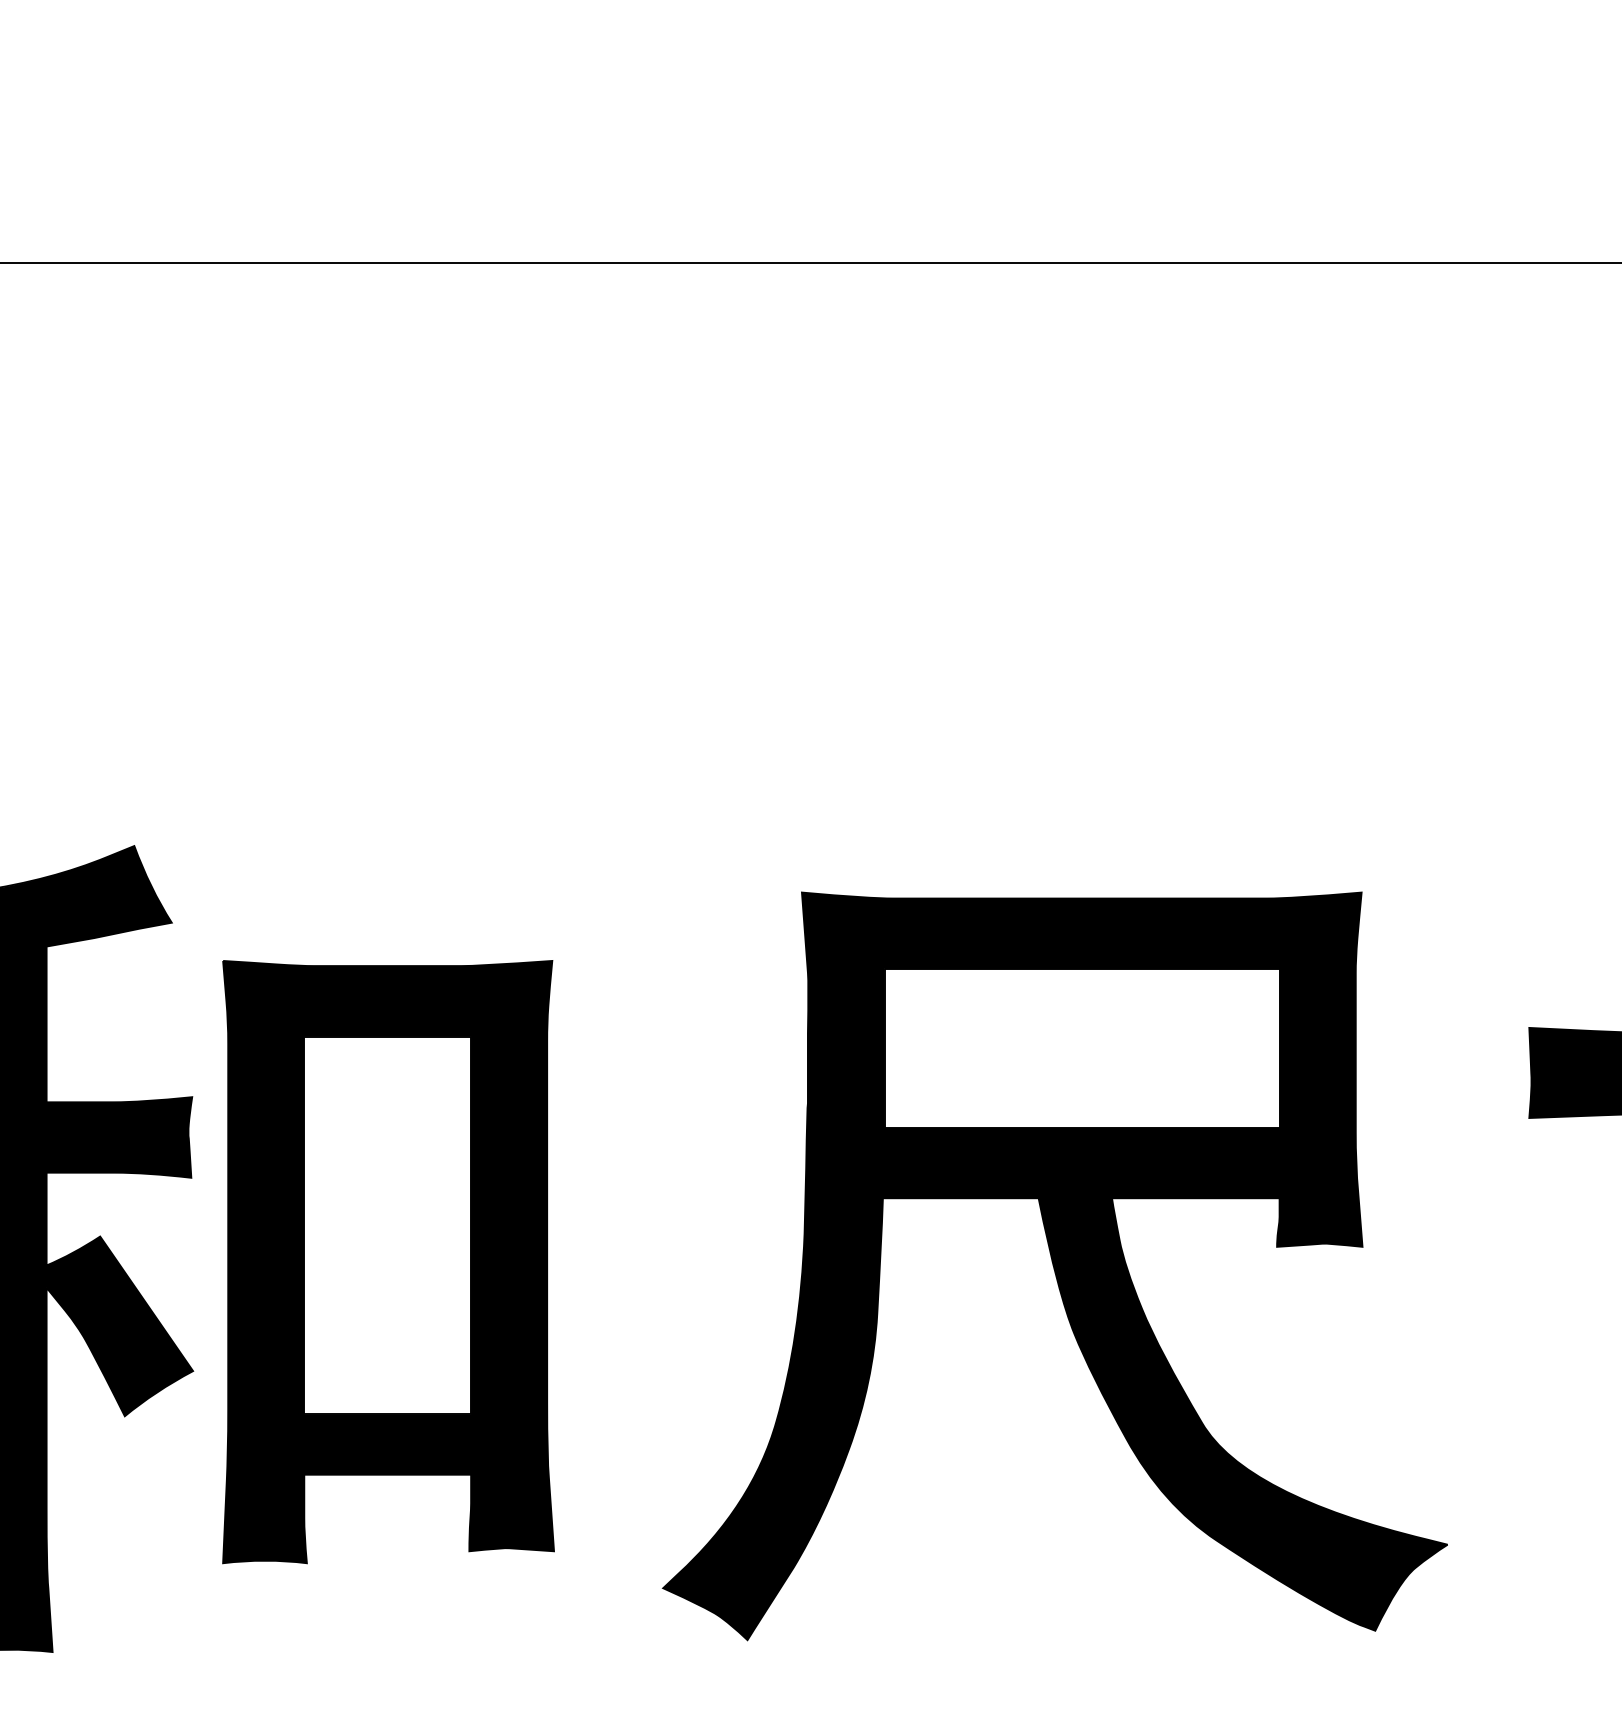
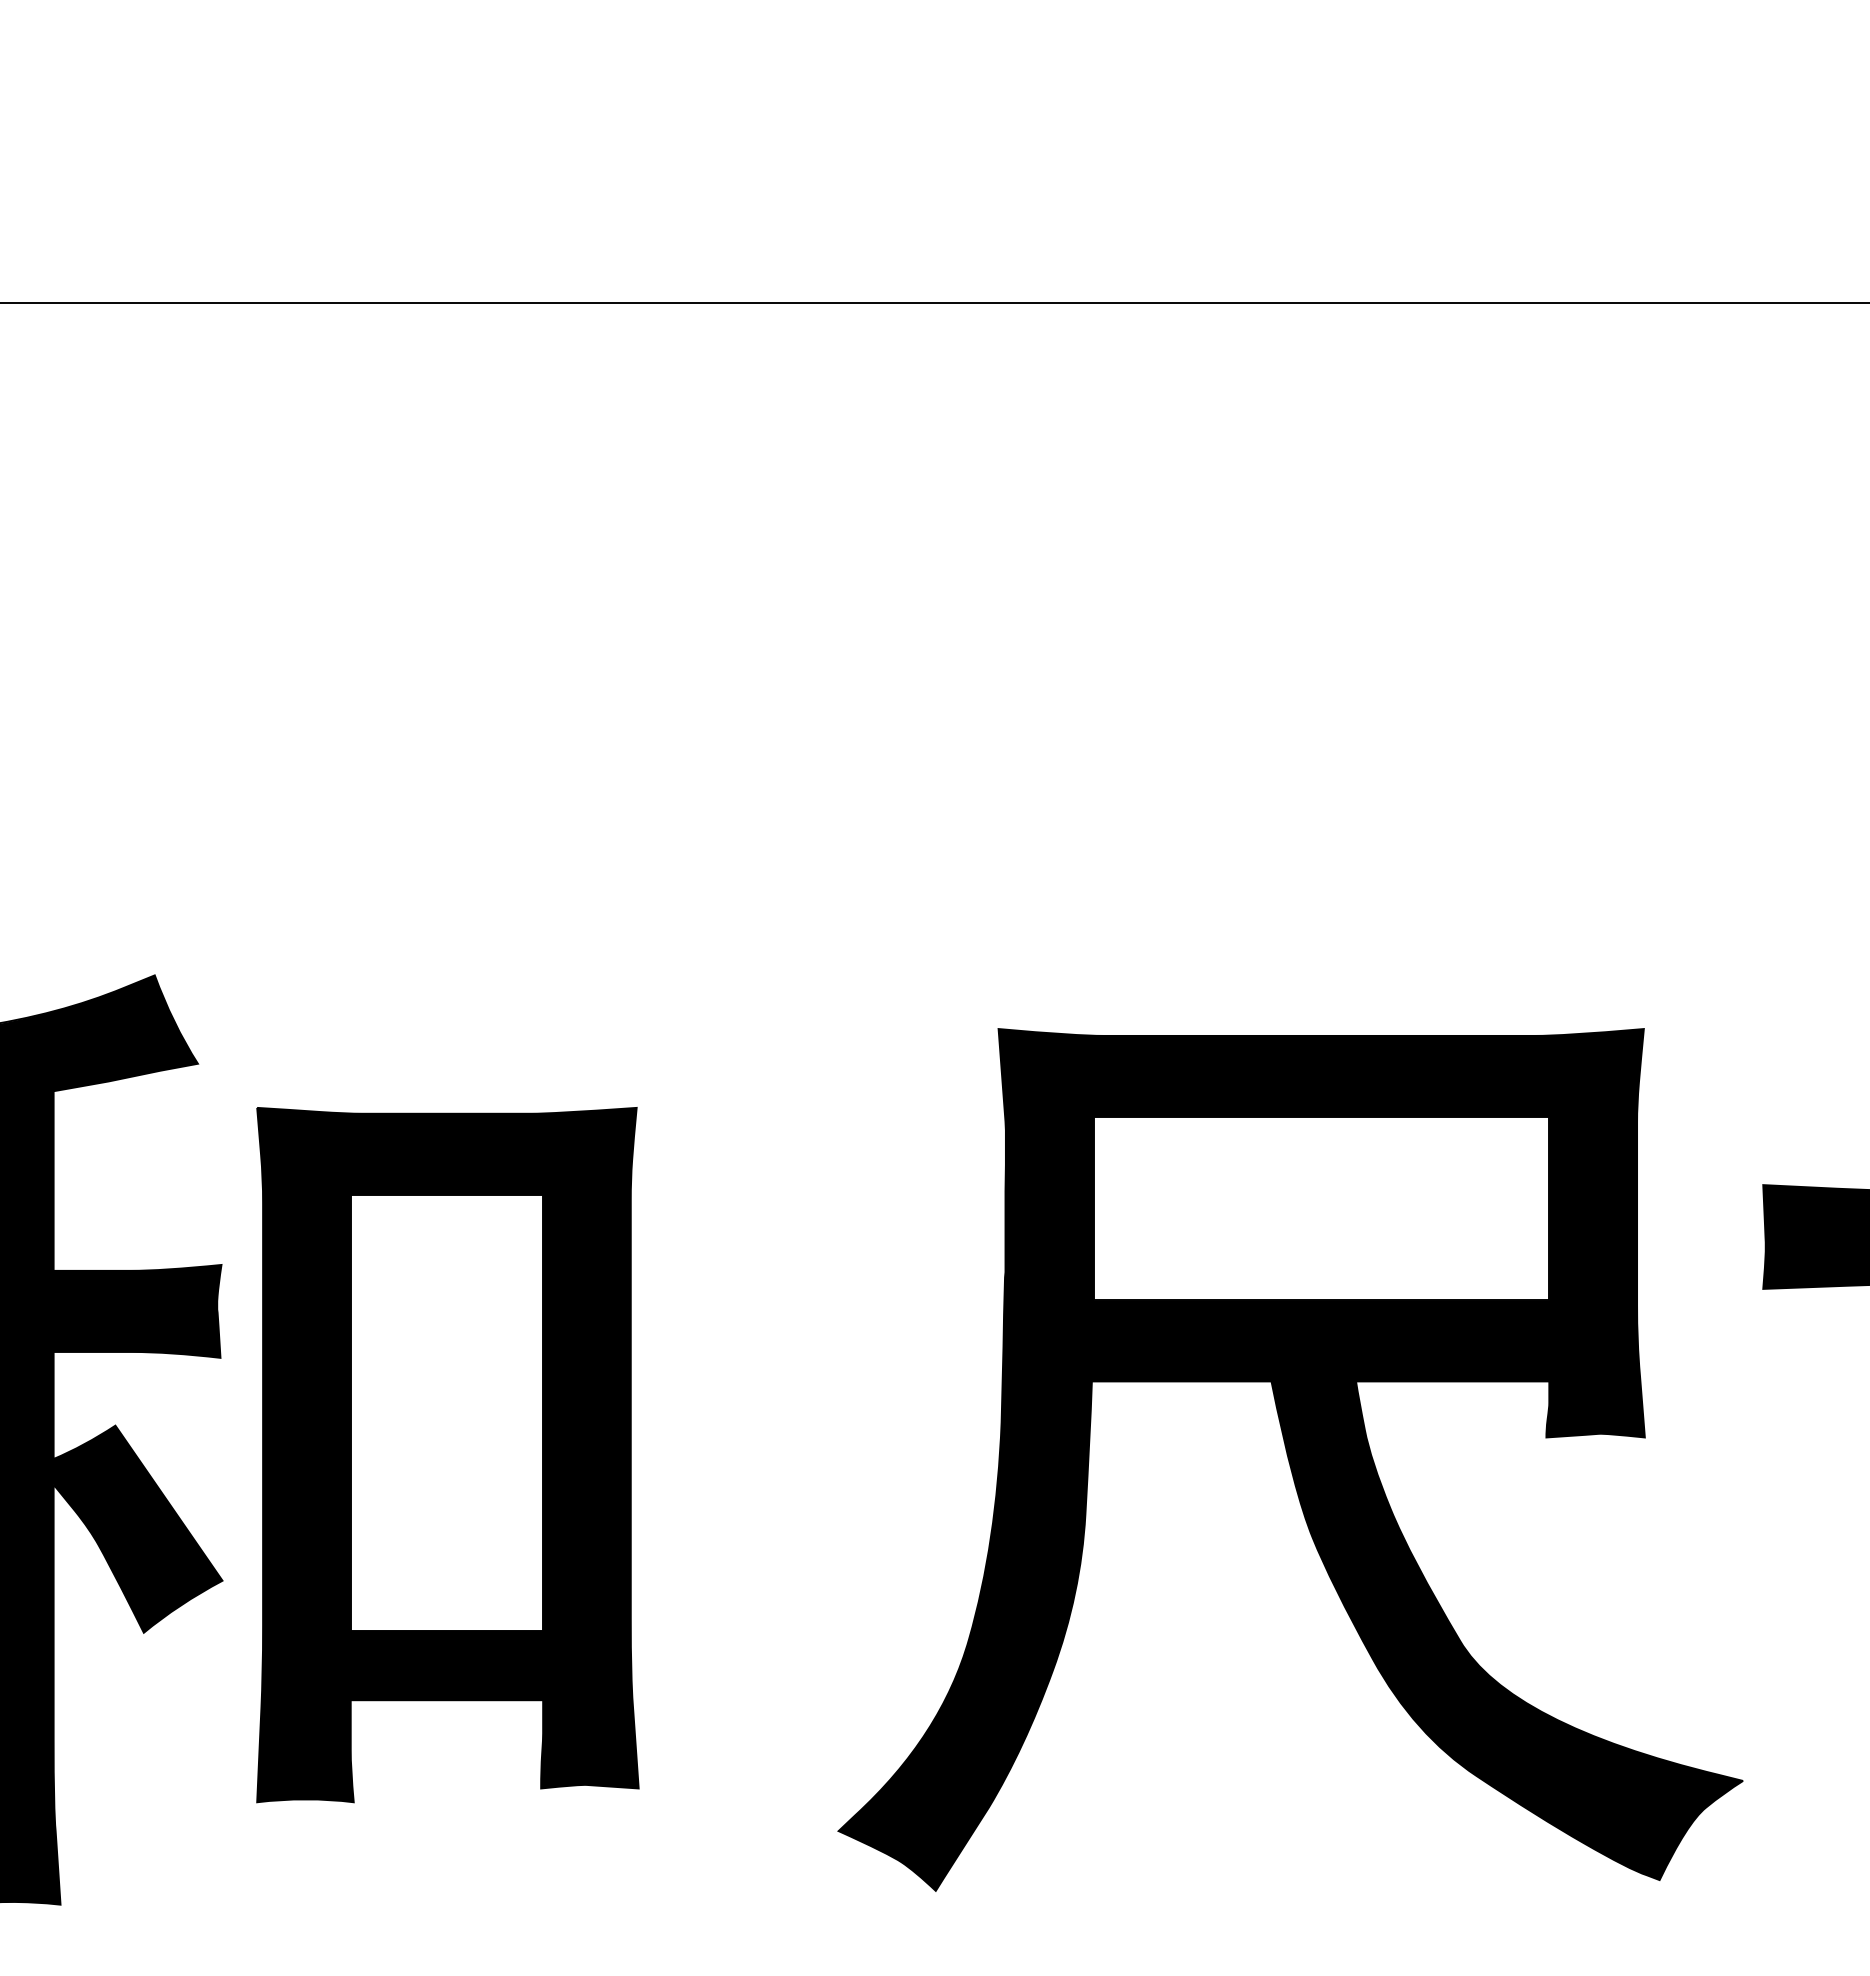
part: (1055, 1265) -> (1290, 1459), moved

